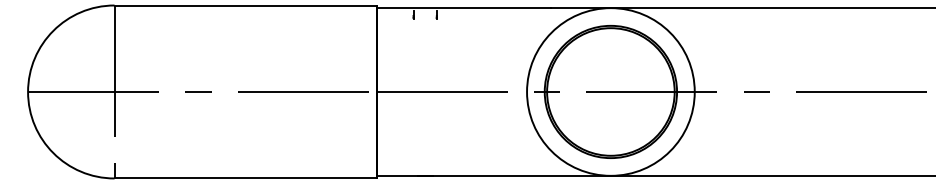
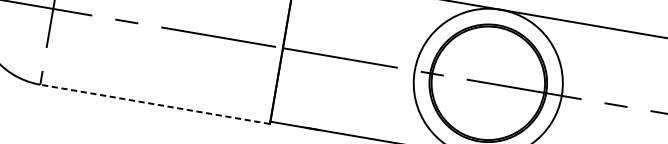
line: (245, 178) -> (155, 104), solid -> dashed

